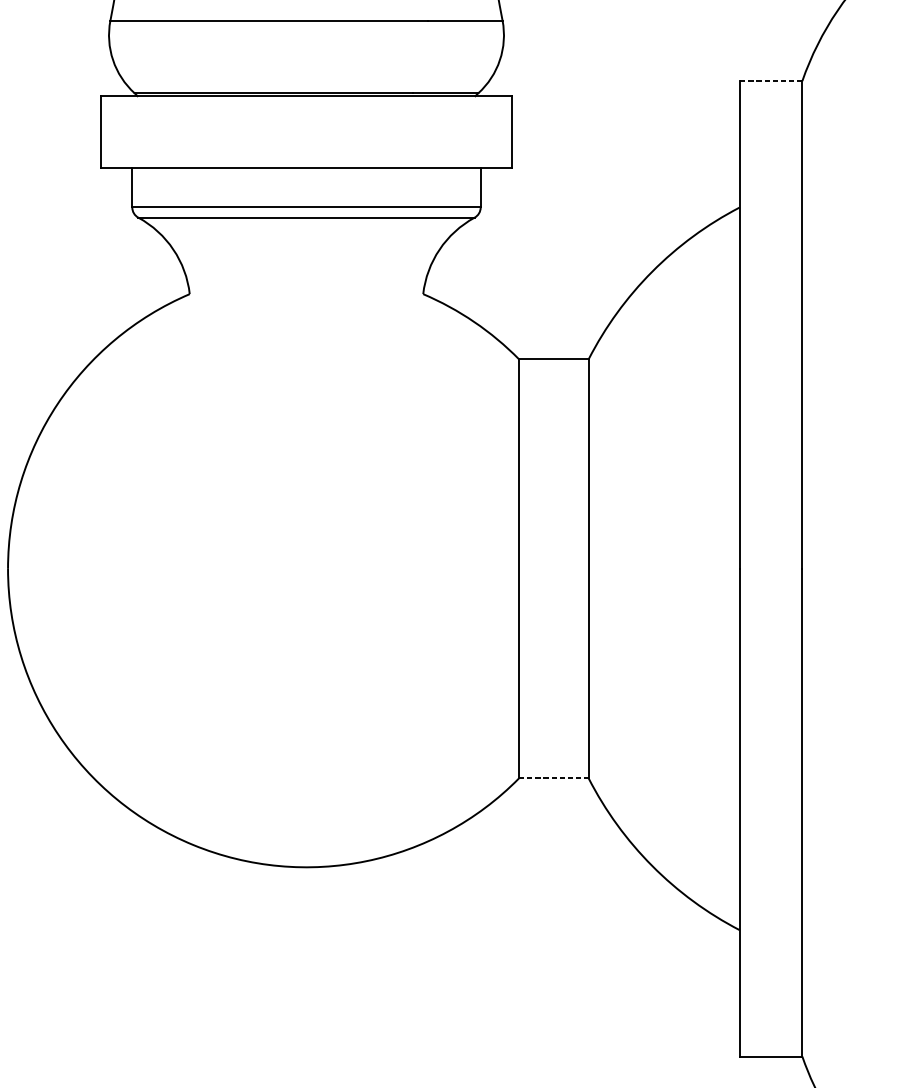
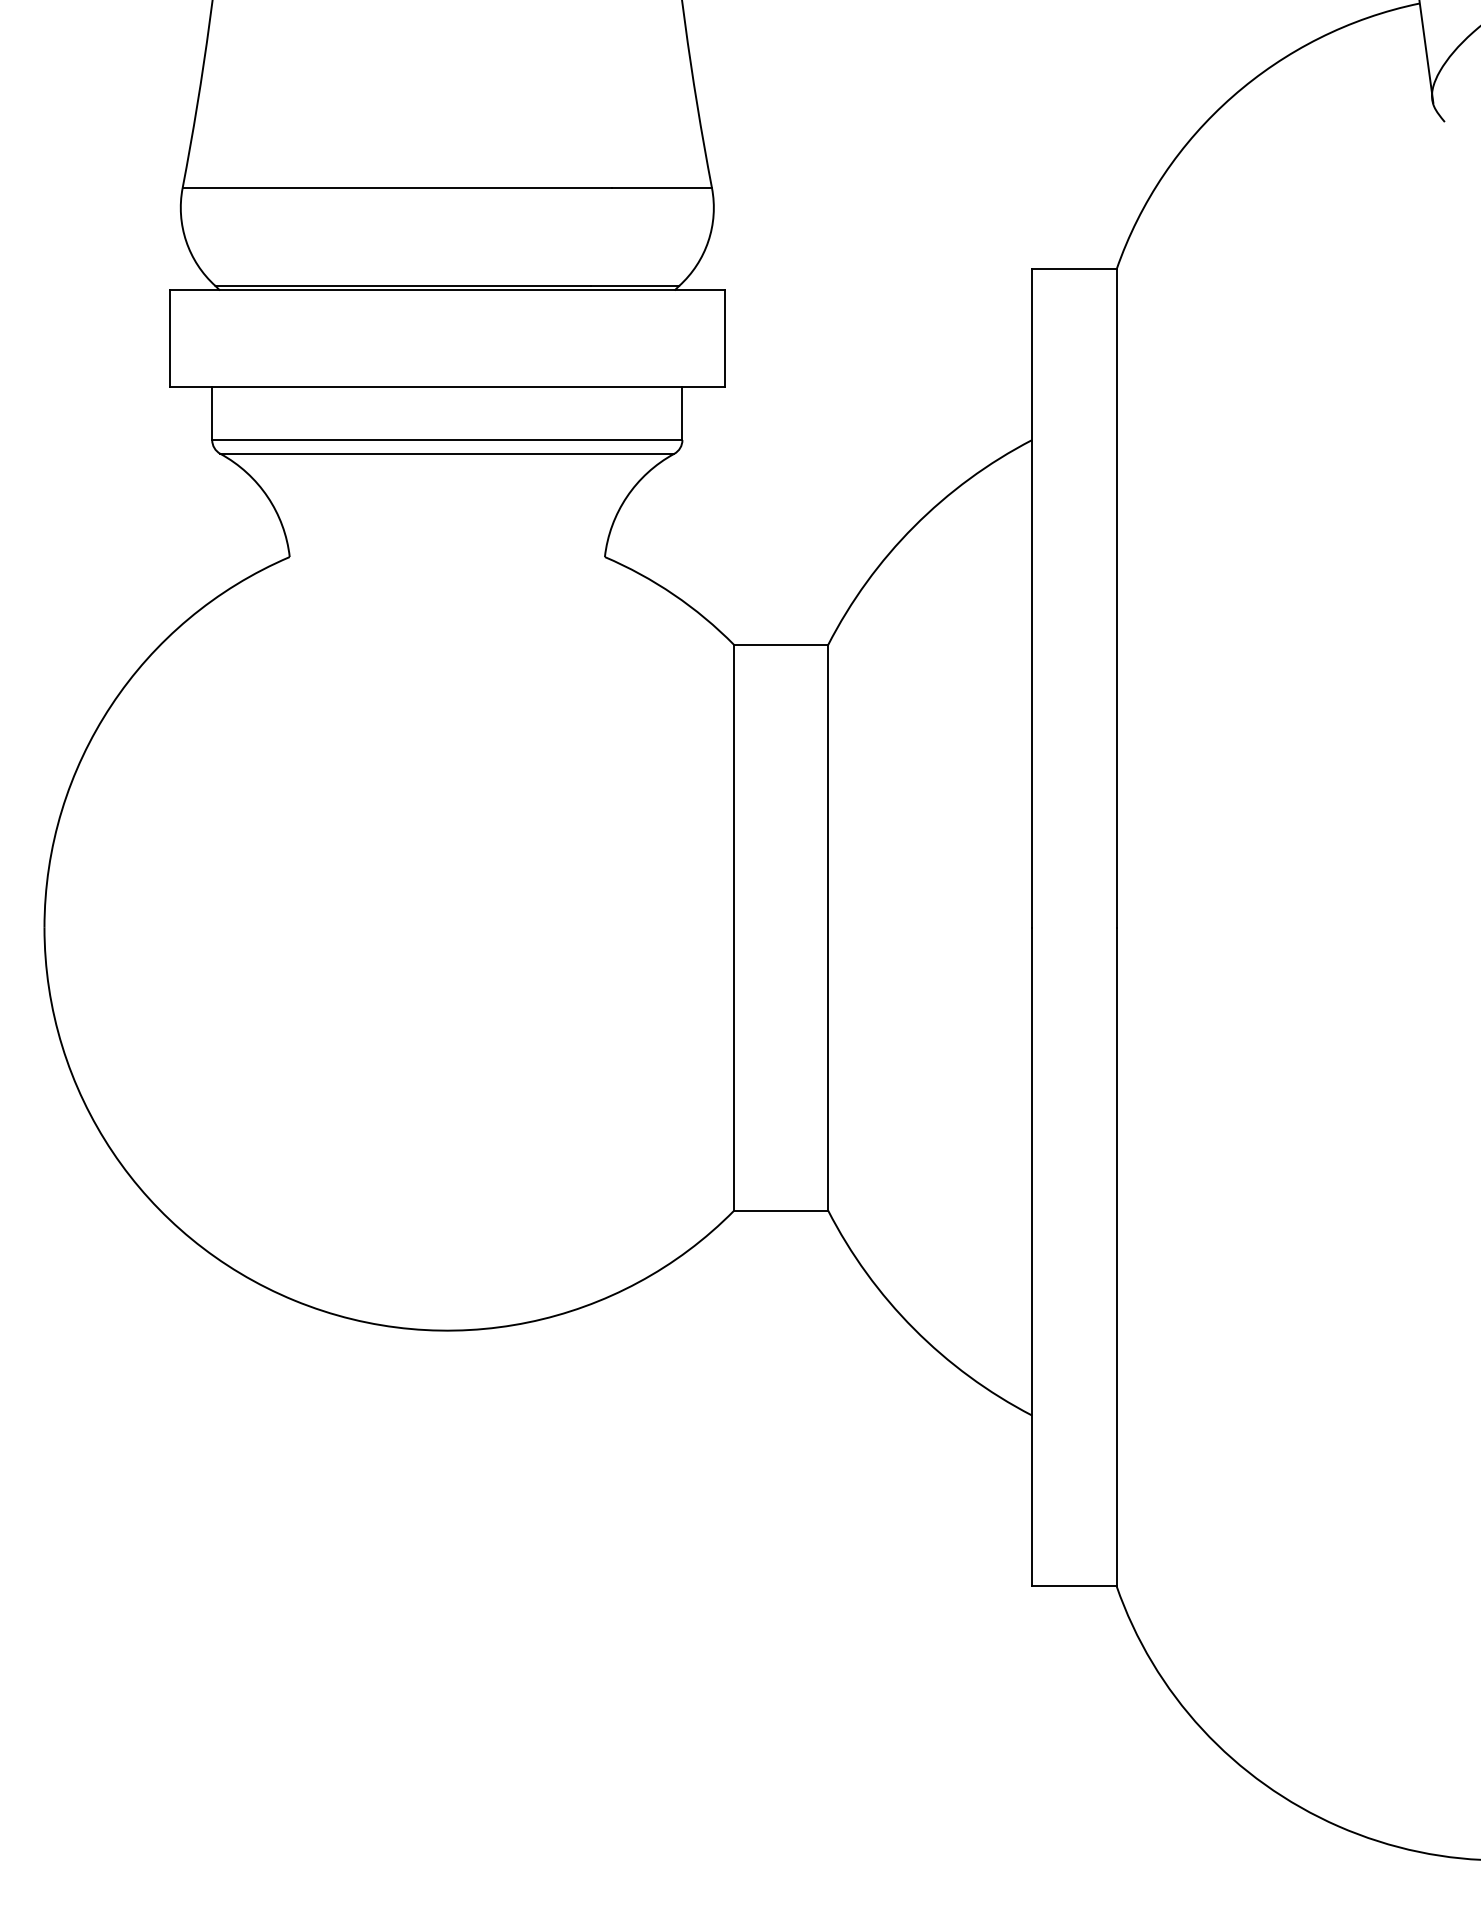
line: (770, 81) -> (1073, 269), dashed -> solid
line: (554, 778) -> (781, 1210), dashed -> solid

